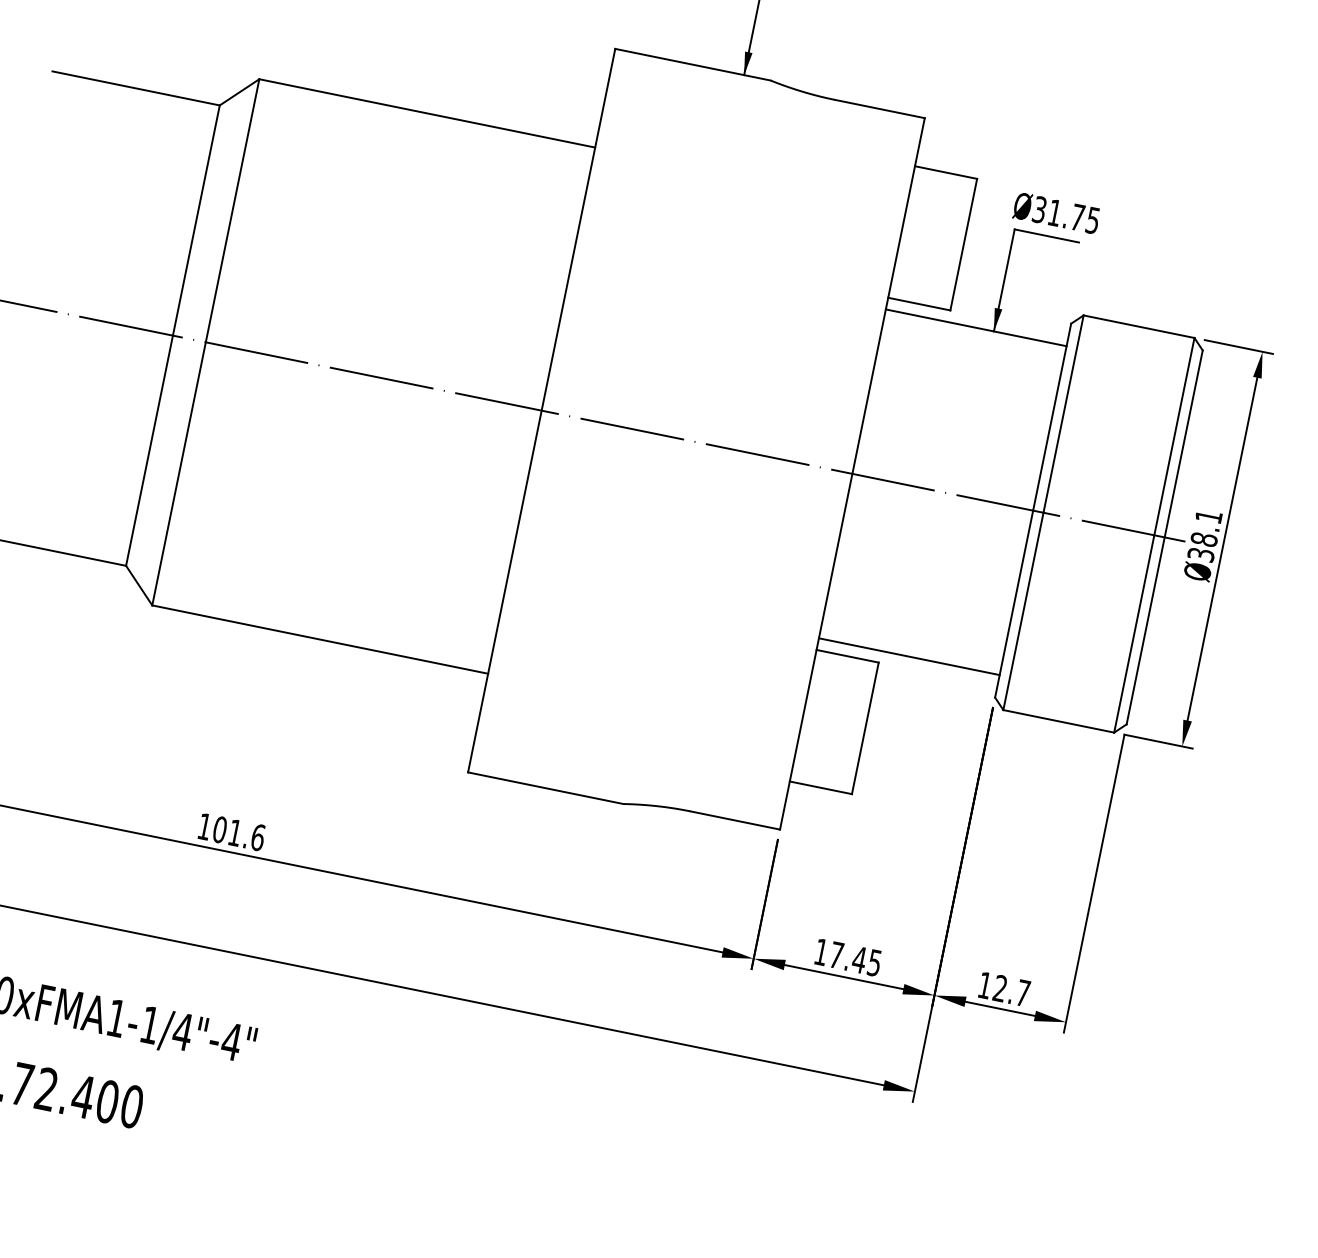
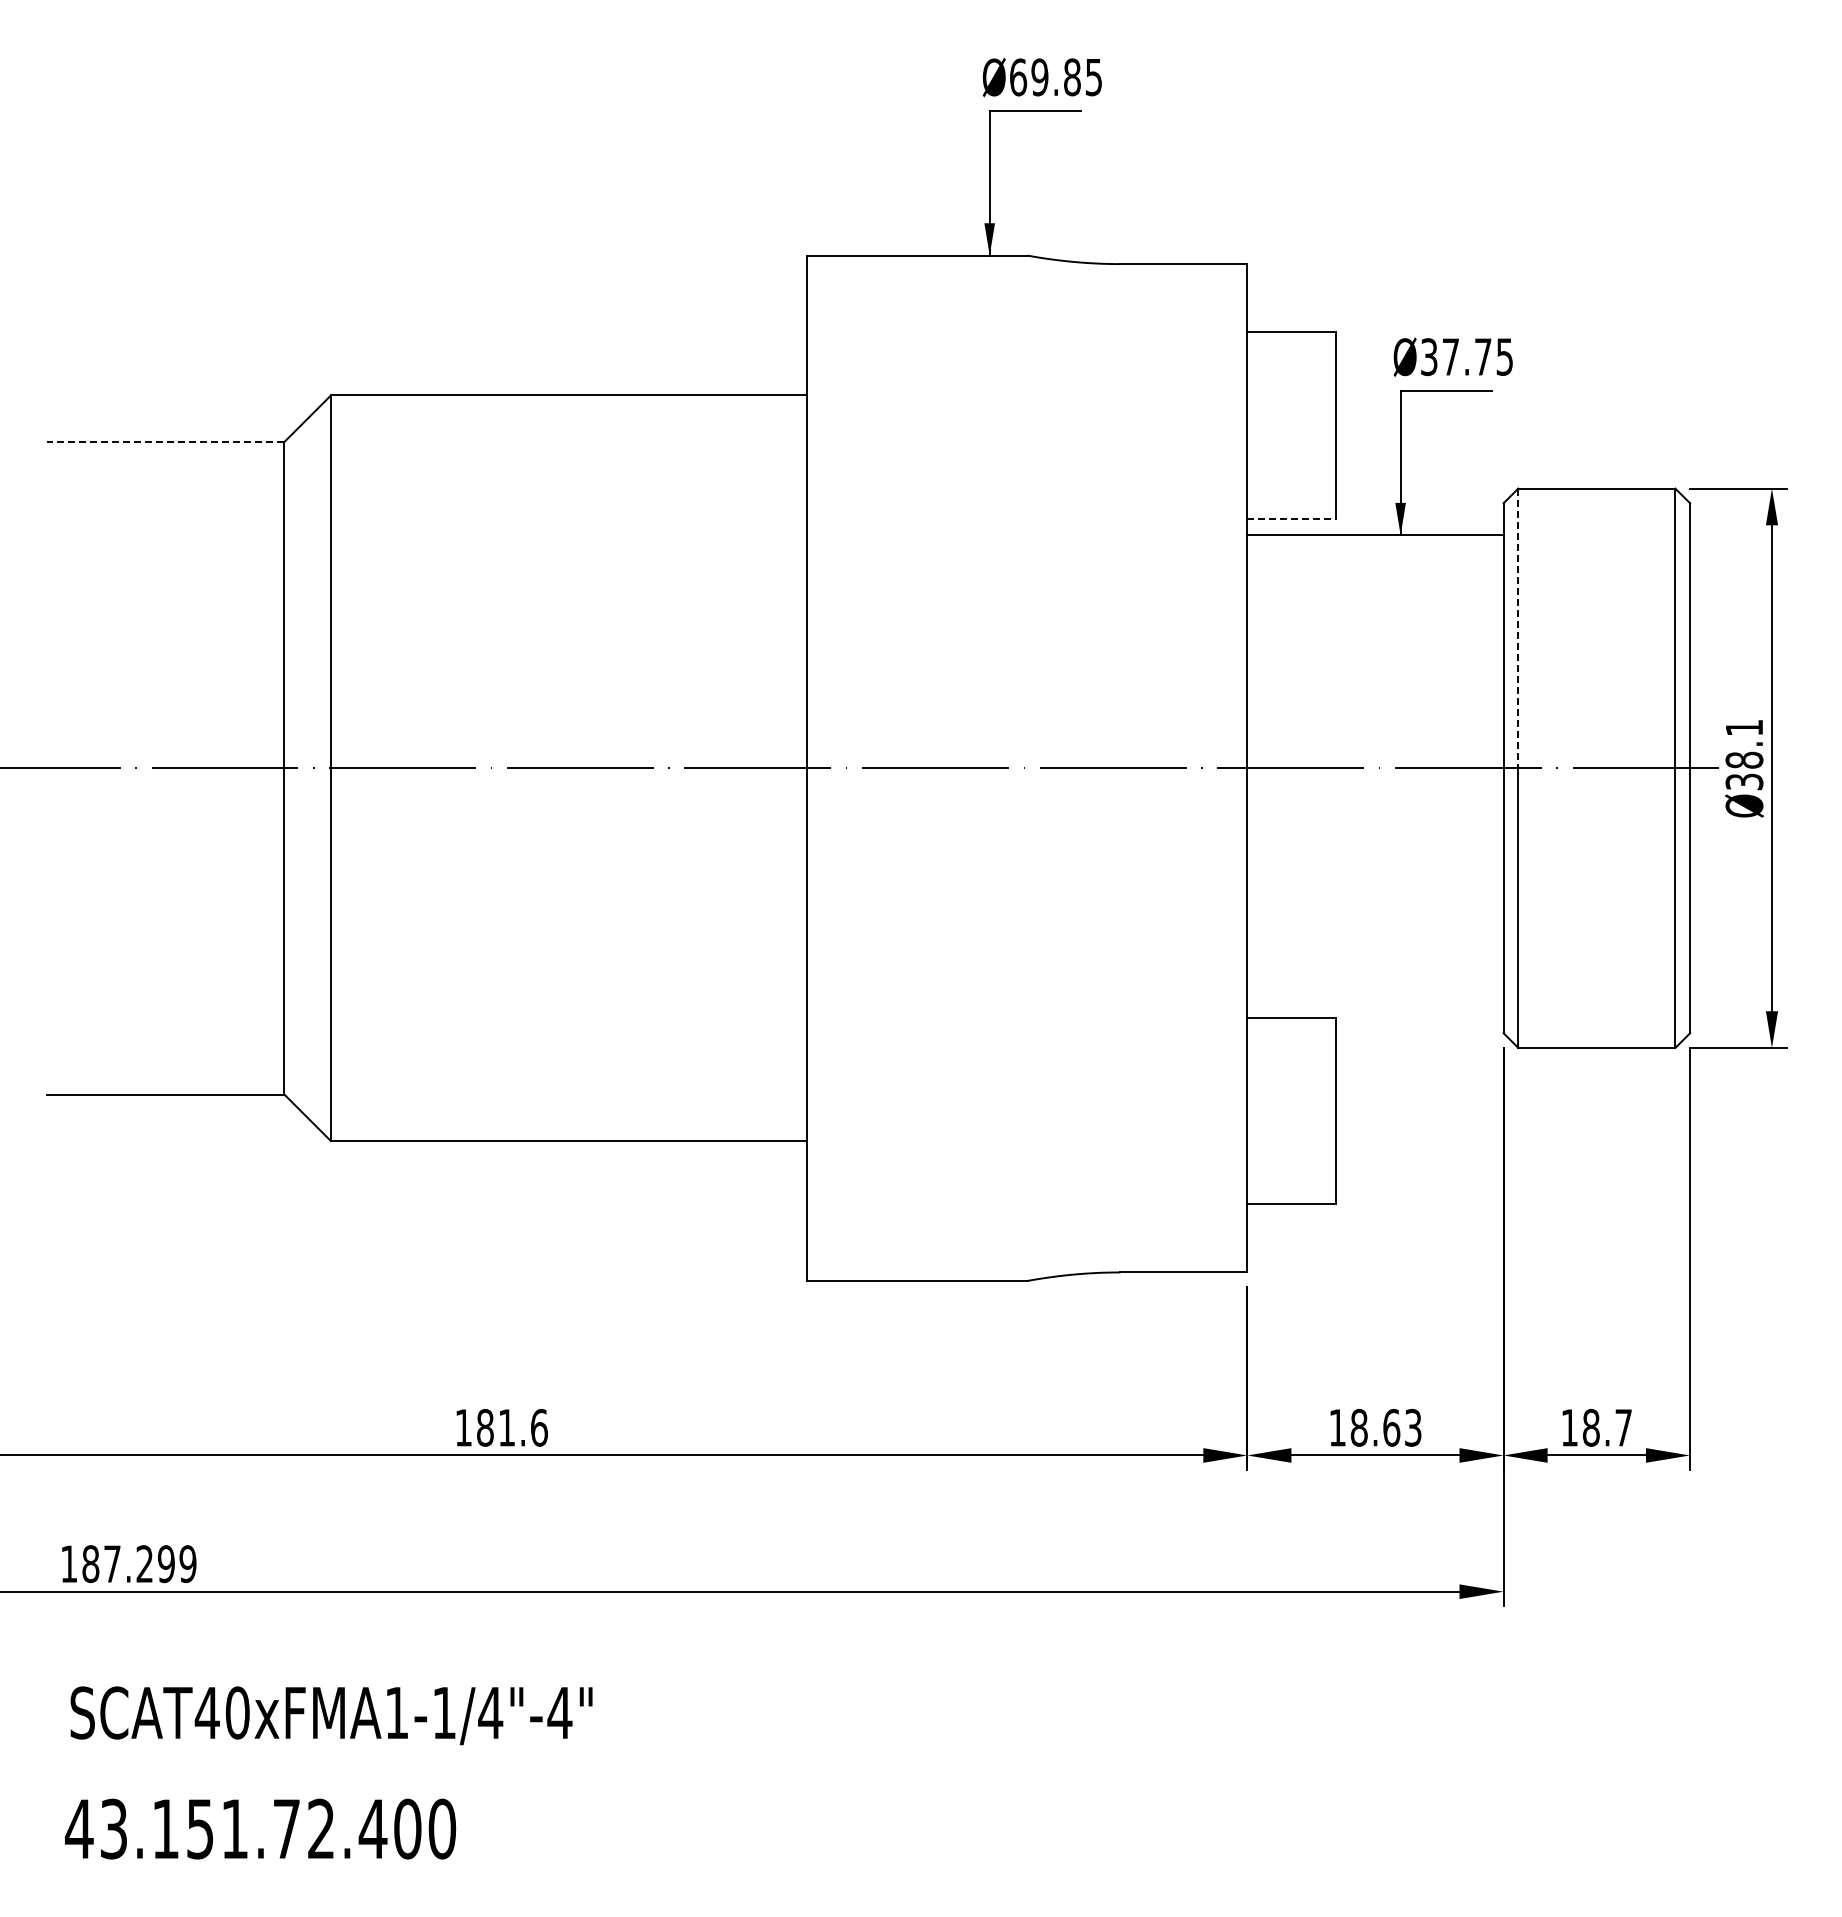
line: (135, 88) -> (165, 442), solid -> dashed
text: (1054, 212) -> (1450, 356), 31.75 -> 37.75
line: (919, 303) -> (1291, 518), solid -> dashed
line: (1063, 414) -> (1518, 628), solid -> dashed
line: (909, 656) -> (1375, 1001), removed
text: (219, 829) -> (484, 1427), 101.6 -> 181.6
text: (855, 958) -> (1385, 1427), 17.45 -> 18.63
text: (1000, 988) -> (1591, 1427), 12.7 -> 18.7

